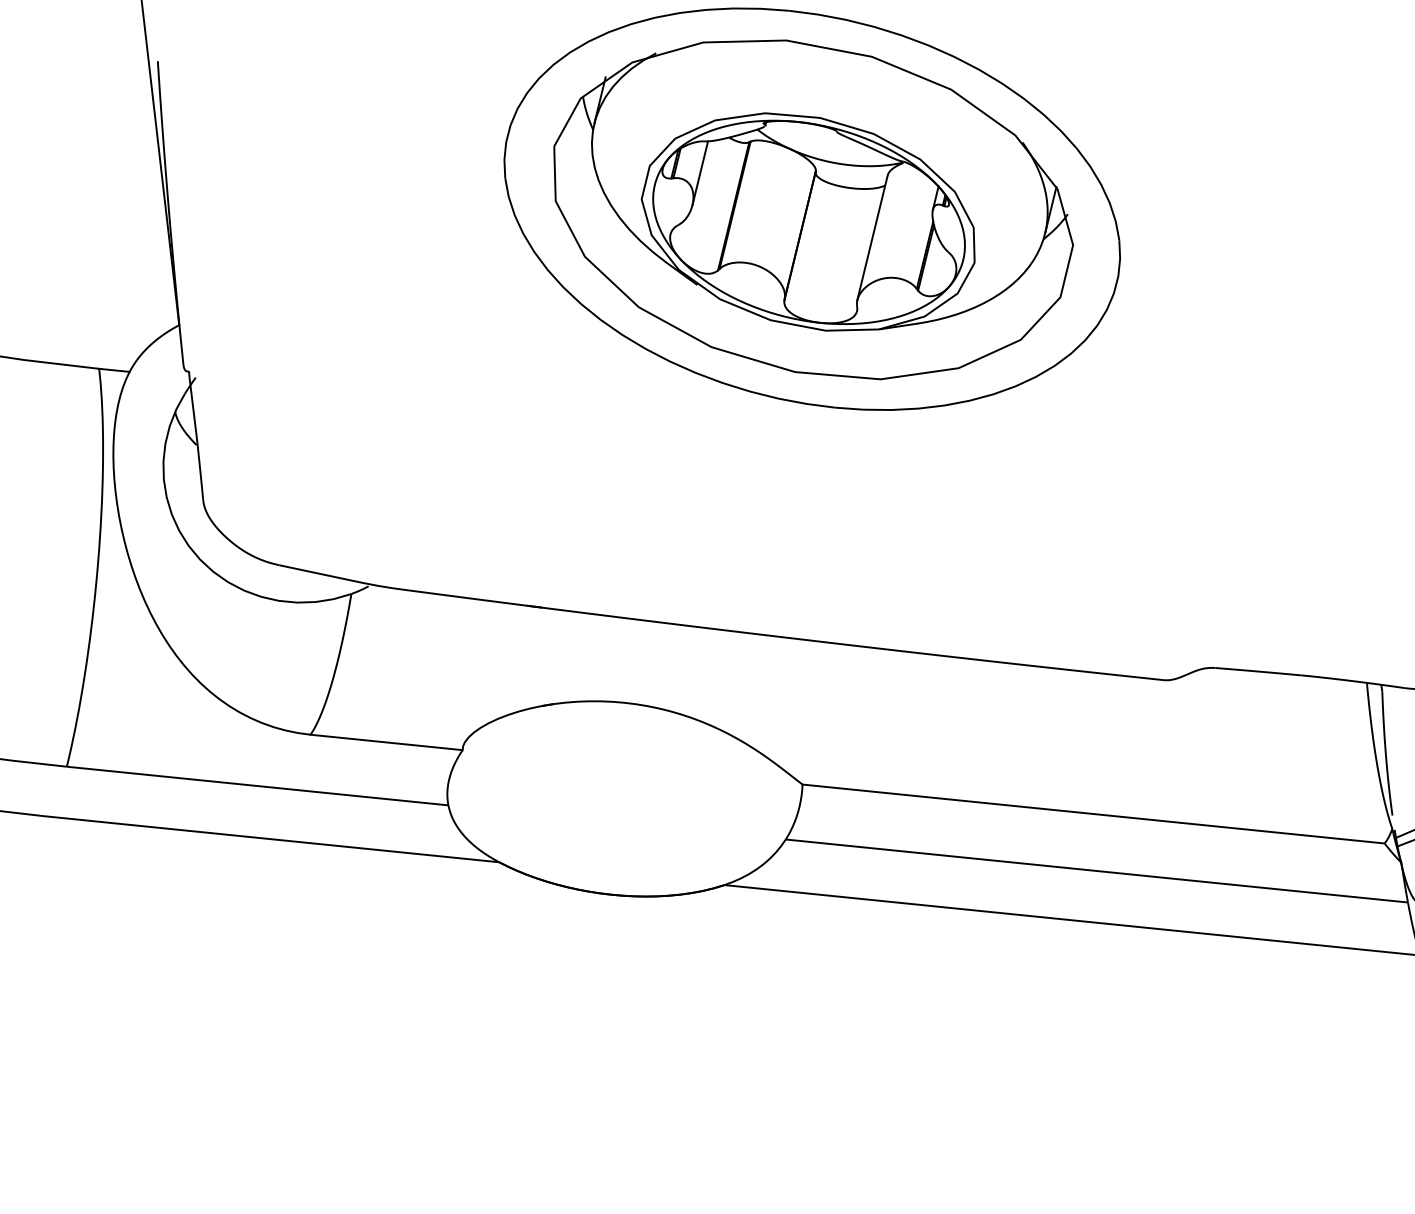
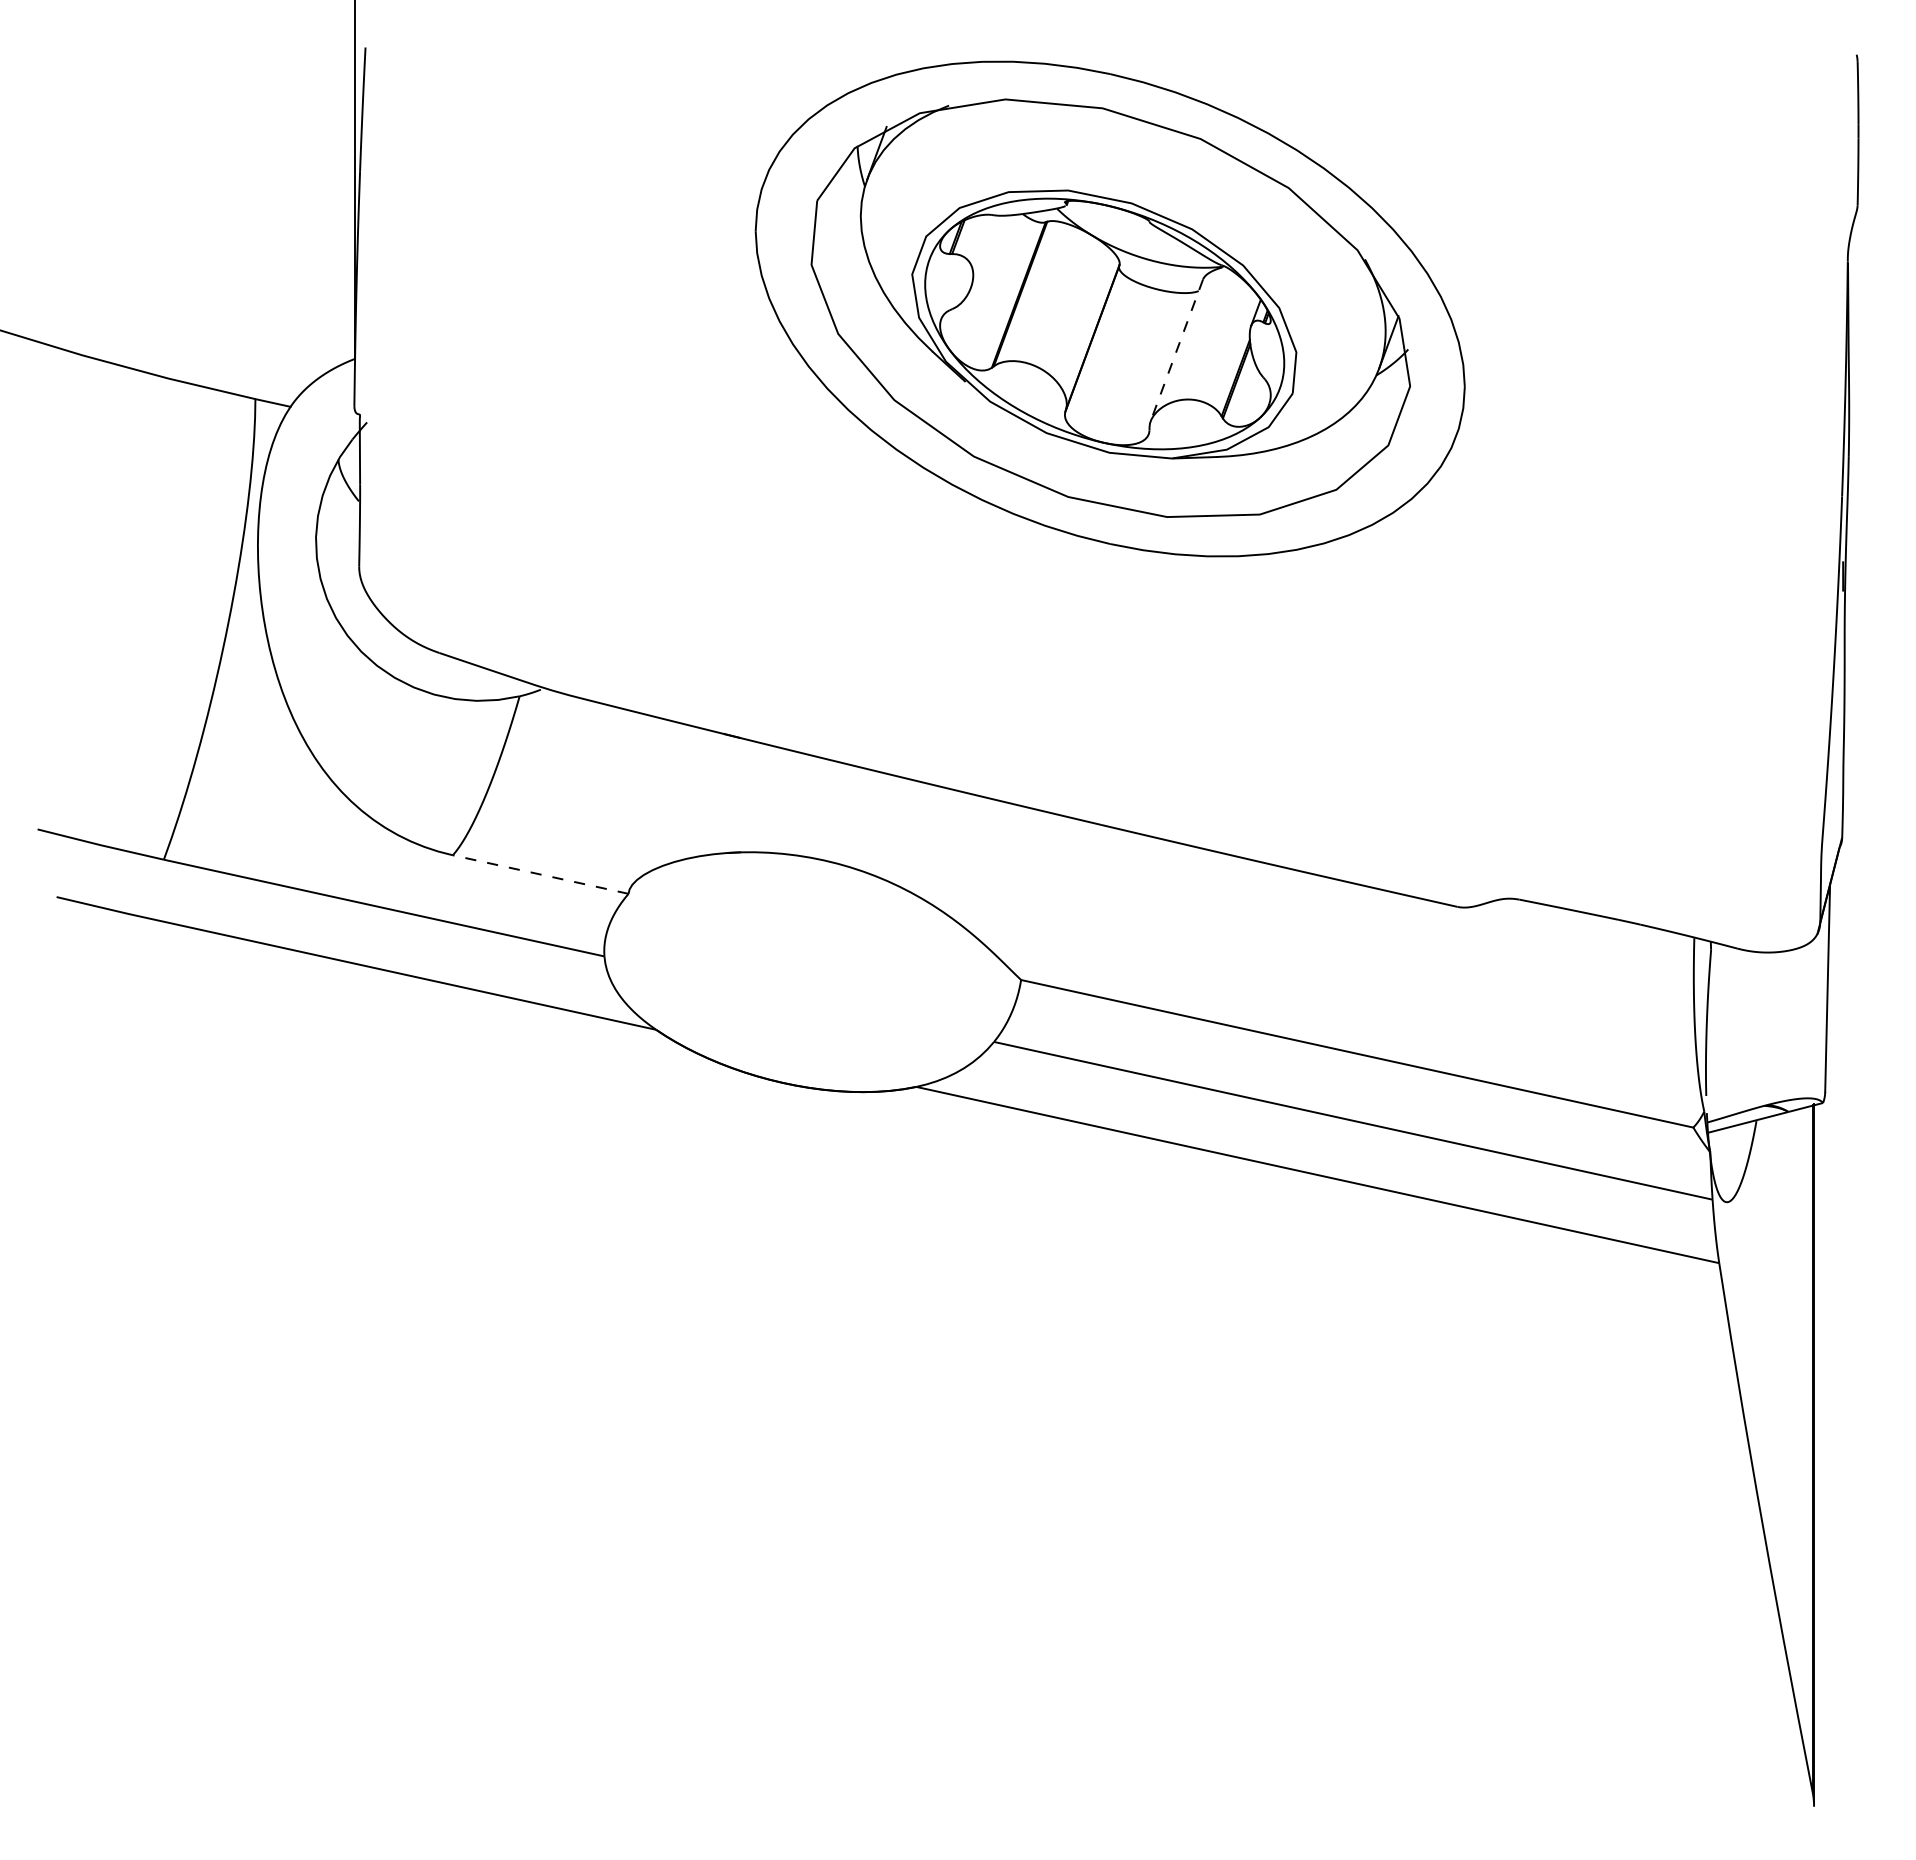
line: (699, 173) -> (983, 251), removed
line: (872, 237) -> (1176, 350), solid -> dashed
line: (386, 742) -> (540, 874), solid -> dashed

